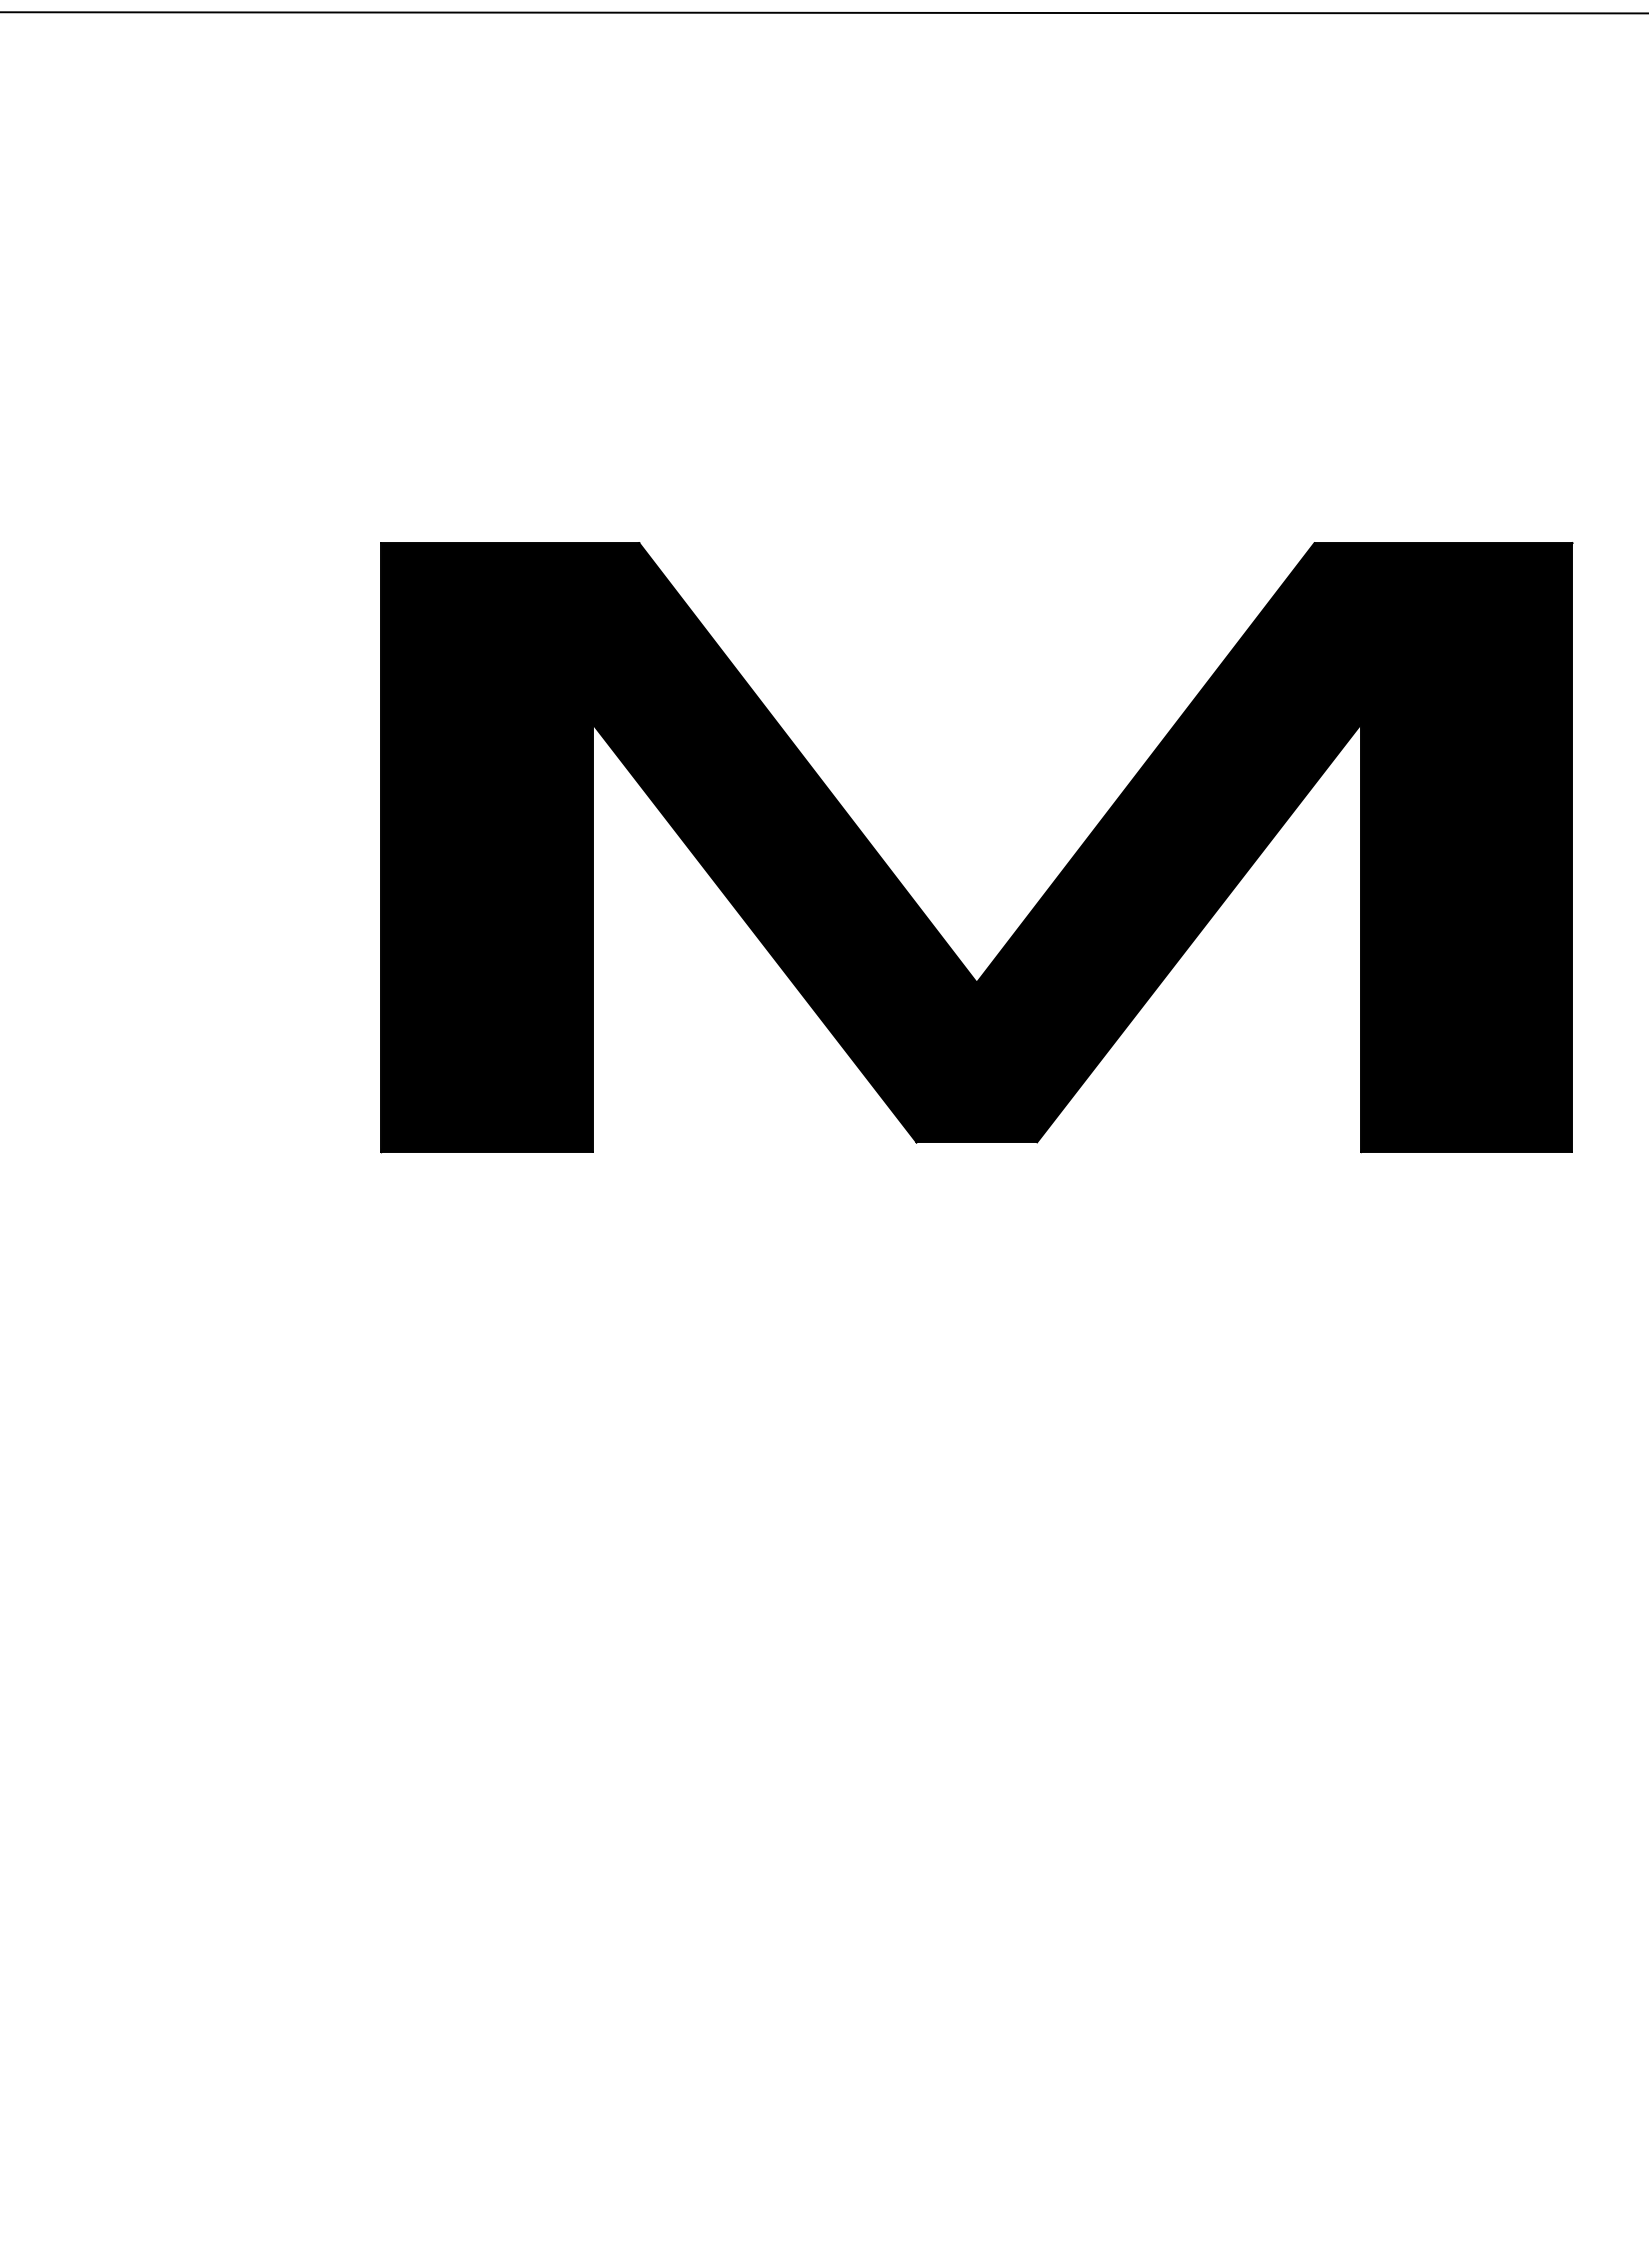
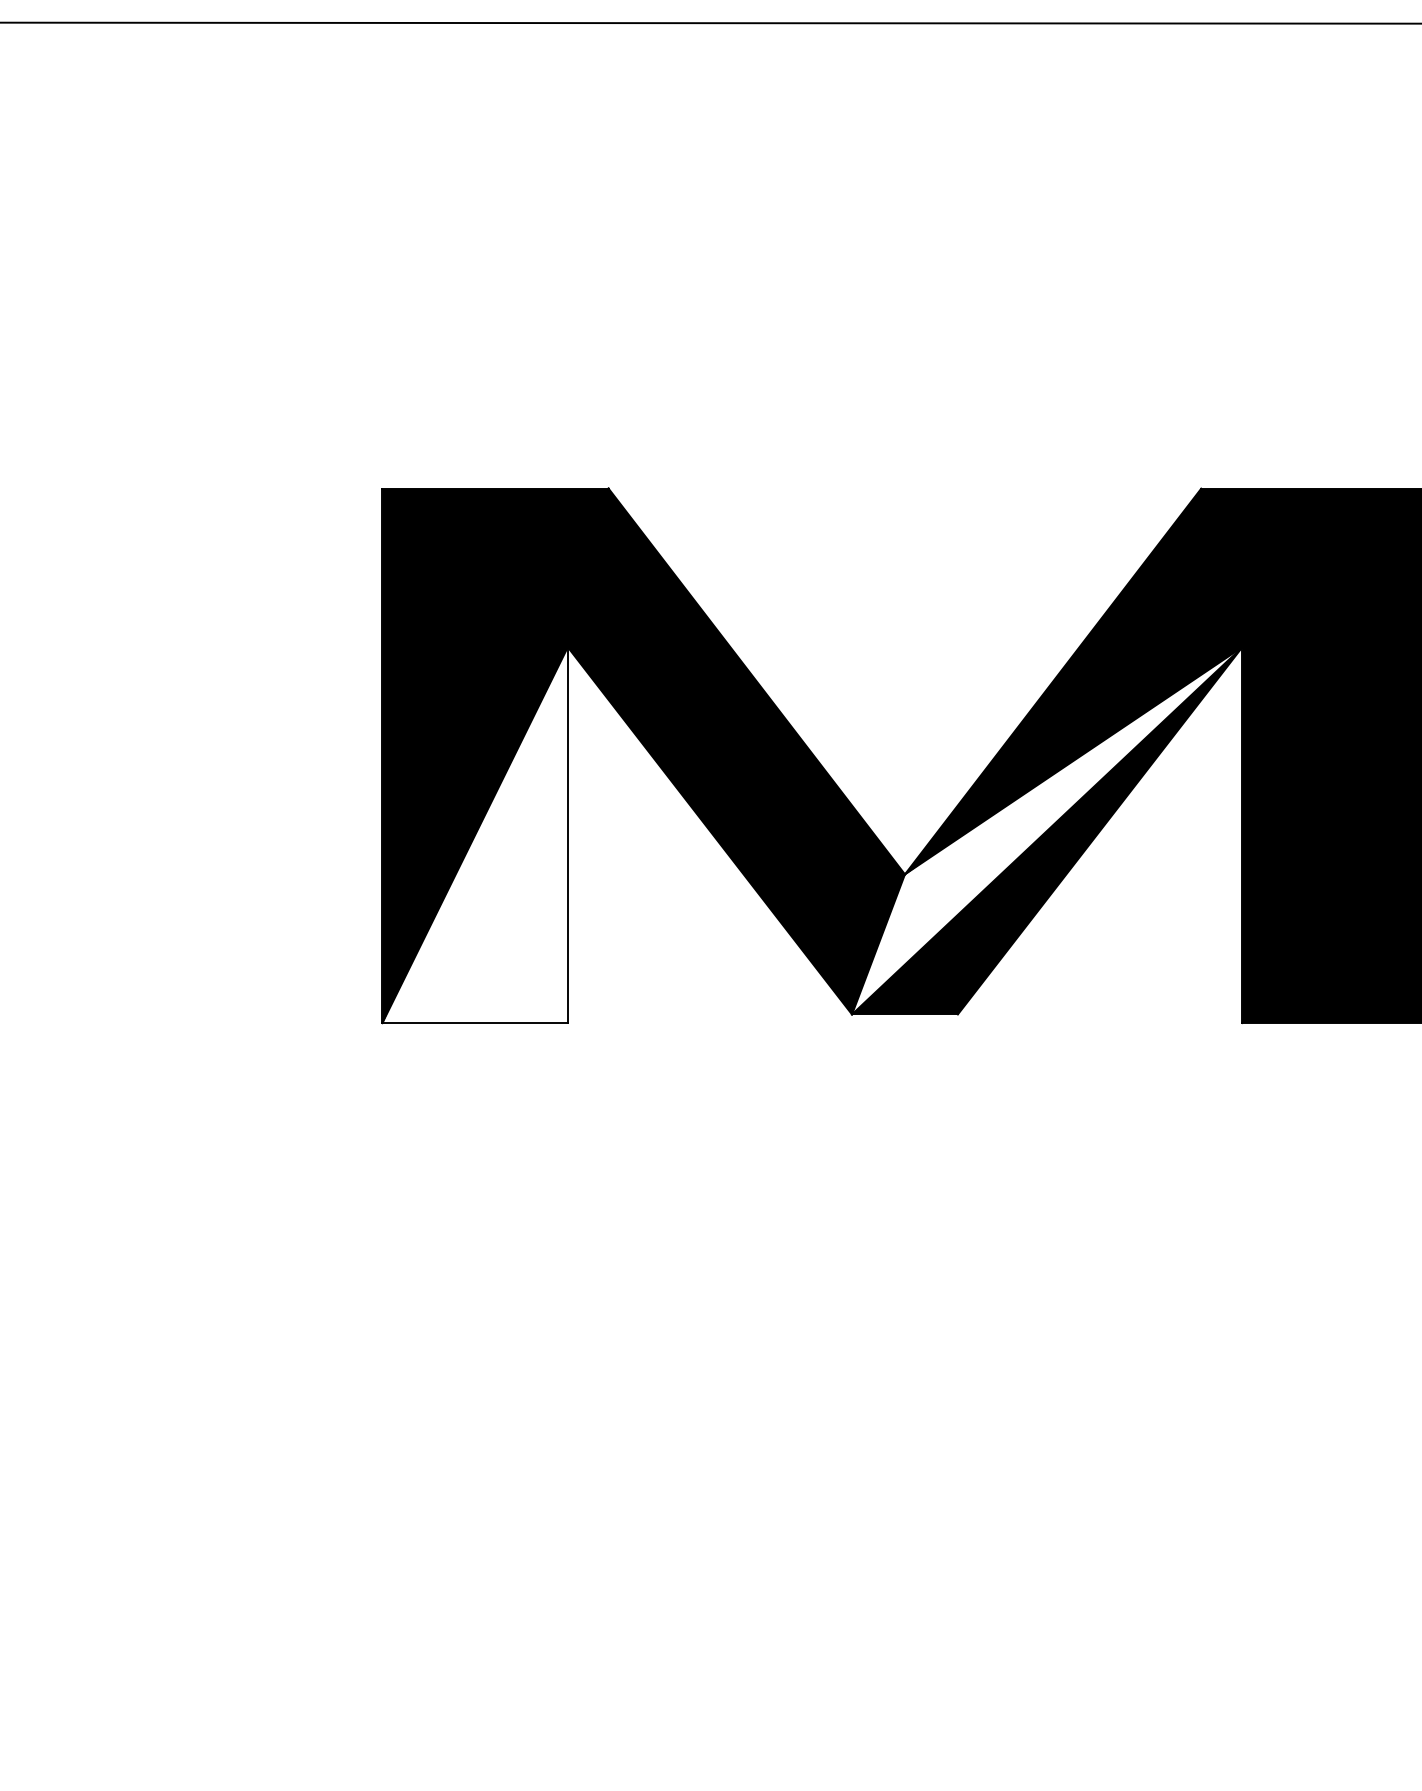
fill: (1138, 932) -> (1046, 830), removed
fill: (486, 937) -> (474, 834), removed

